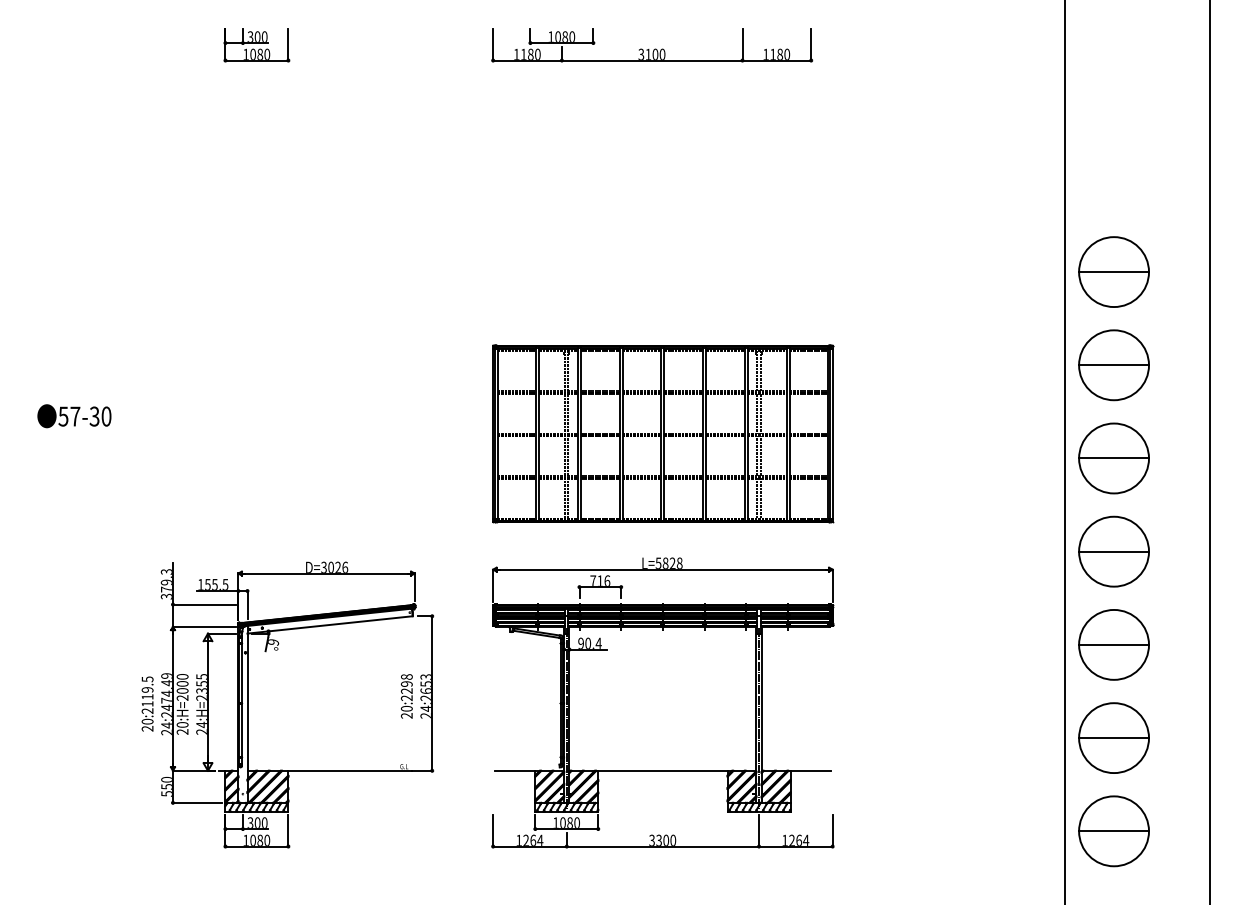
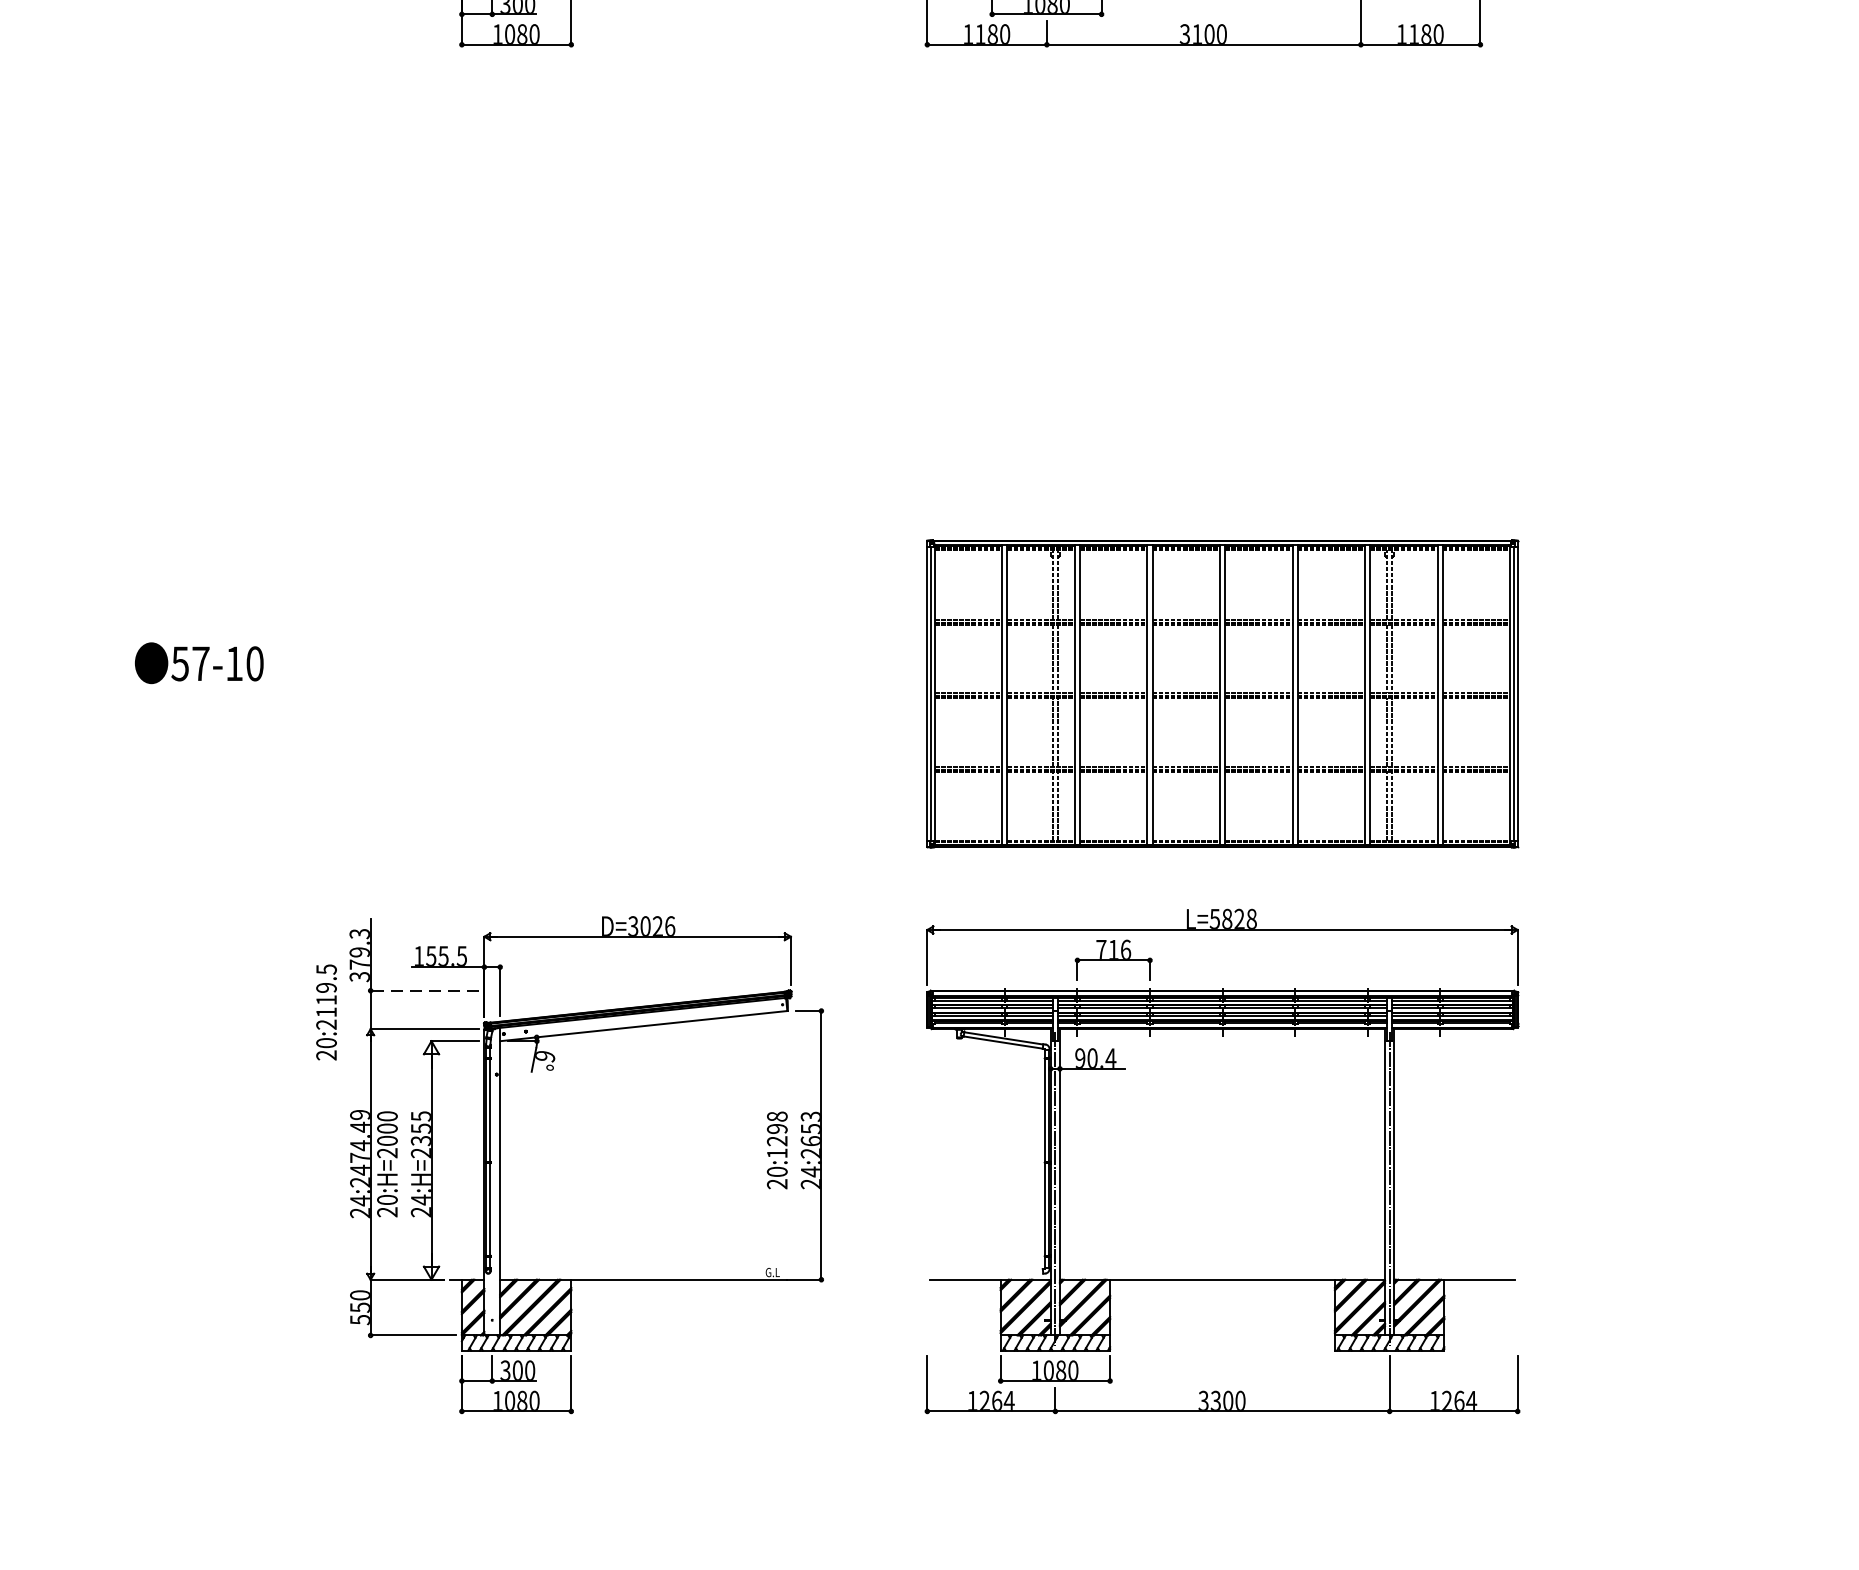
text: (94, 416) -> (234, 663), 57-30 -> 57-10
line: (203, 604) -> (423, 990), solid -> dashed
text: (406, 698) -> (776, 1154), 20:2298 -> 20:1298
text: (147, 703) -> (326, 1011), moved

